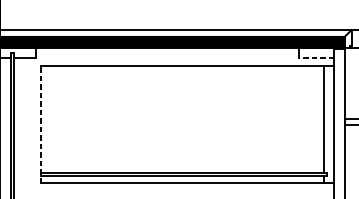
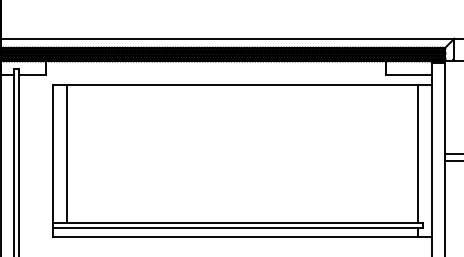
line: (316, 57) -> (408, 74), dashed -> solid
line: (52, 119) -> (67, 154), added
line: (41, 125) -> (53, 161), dashed -> solid

